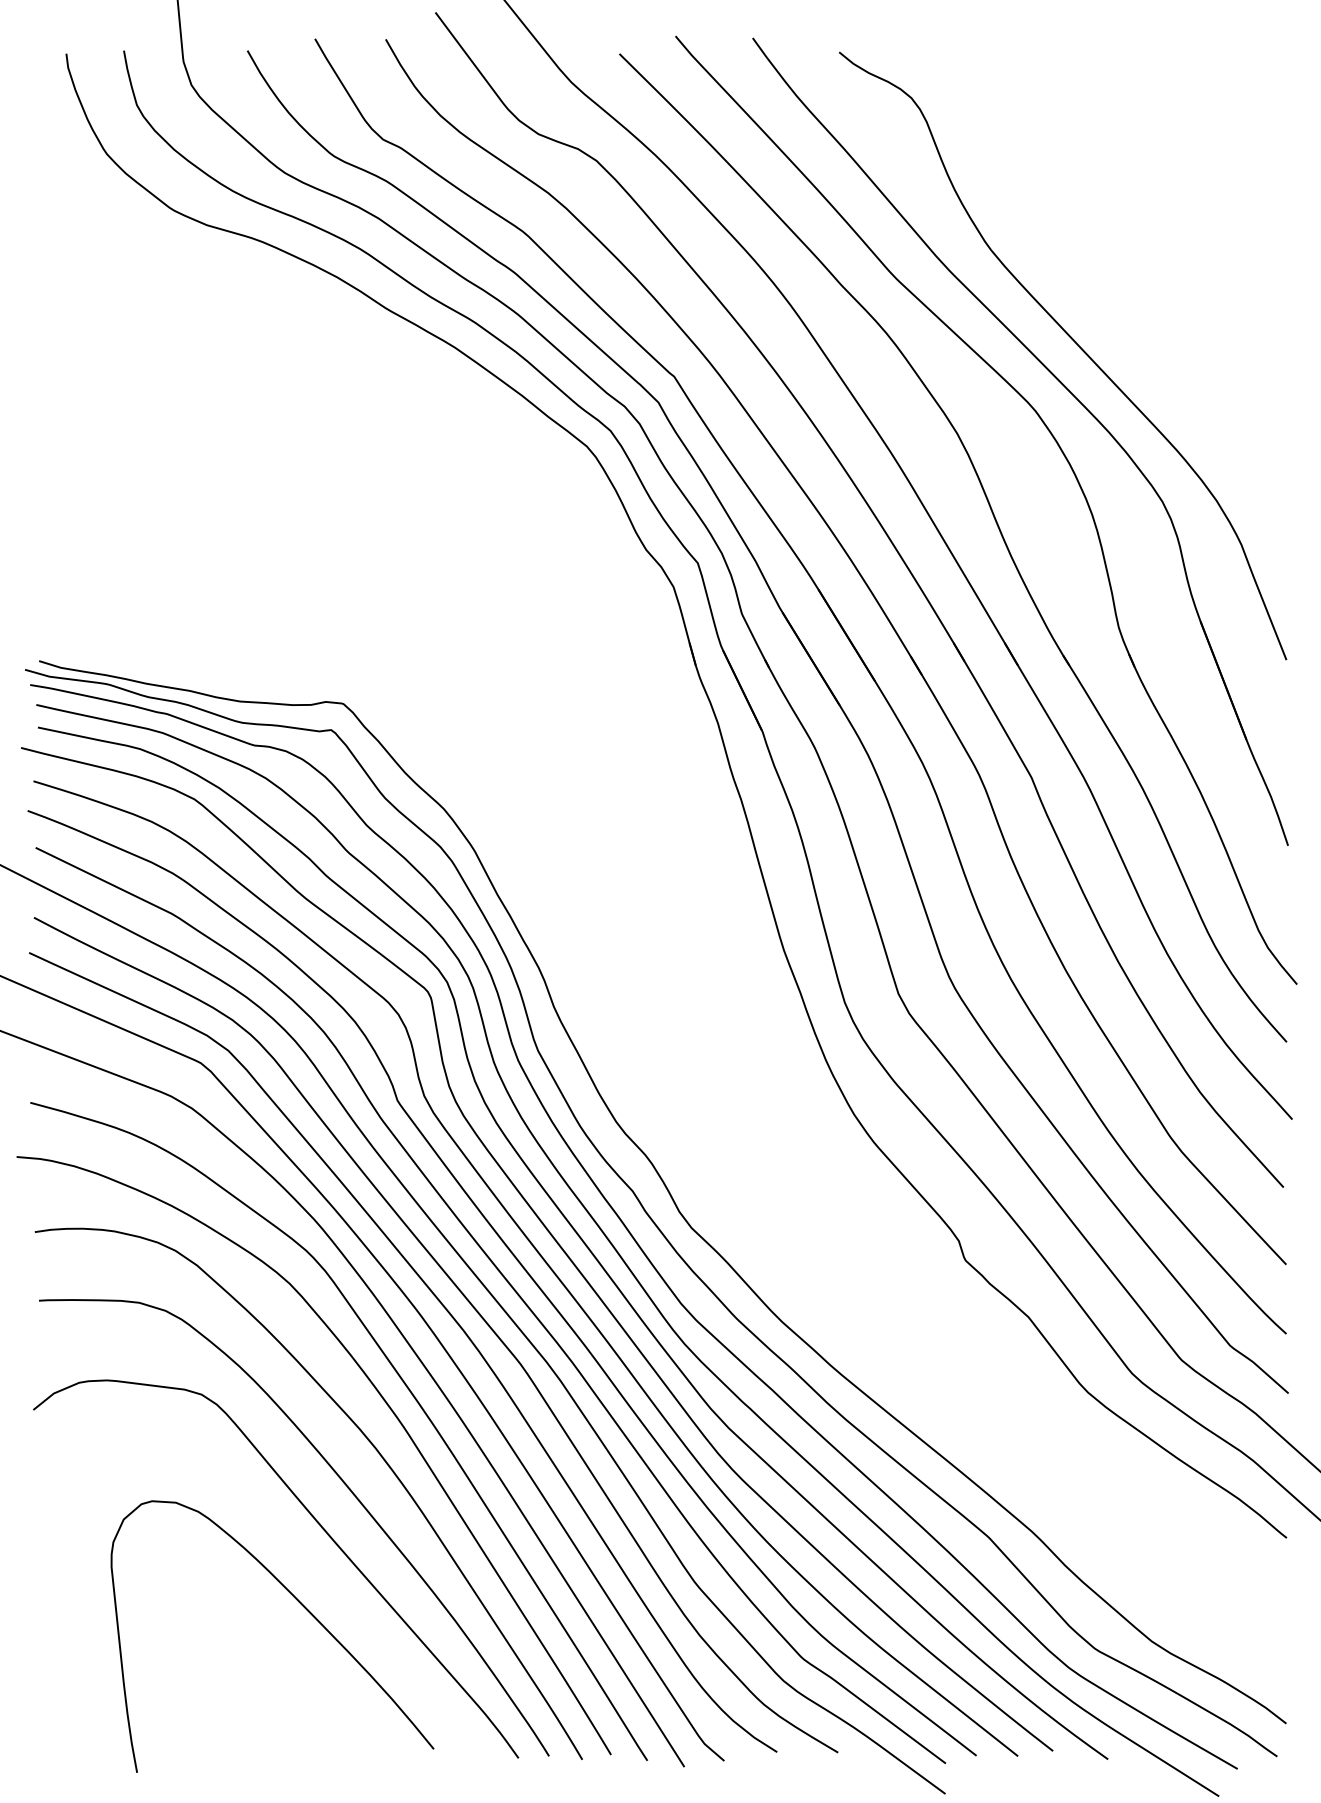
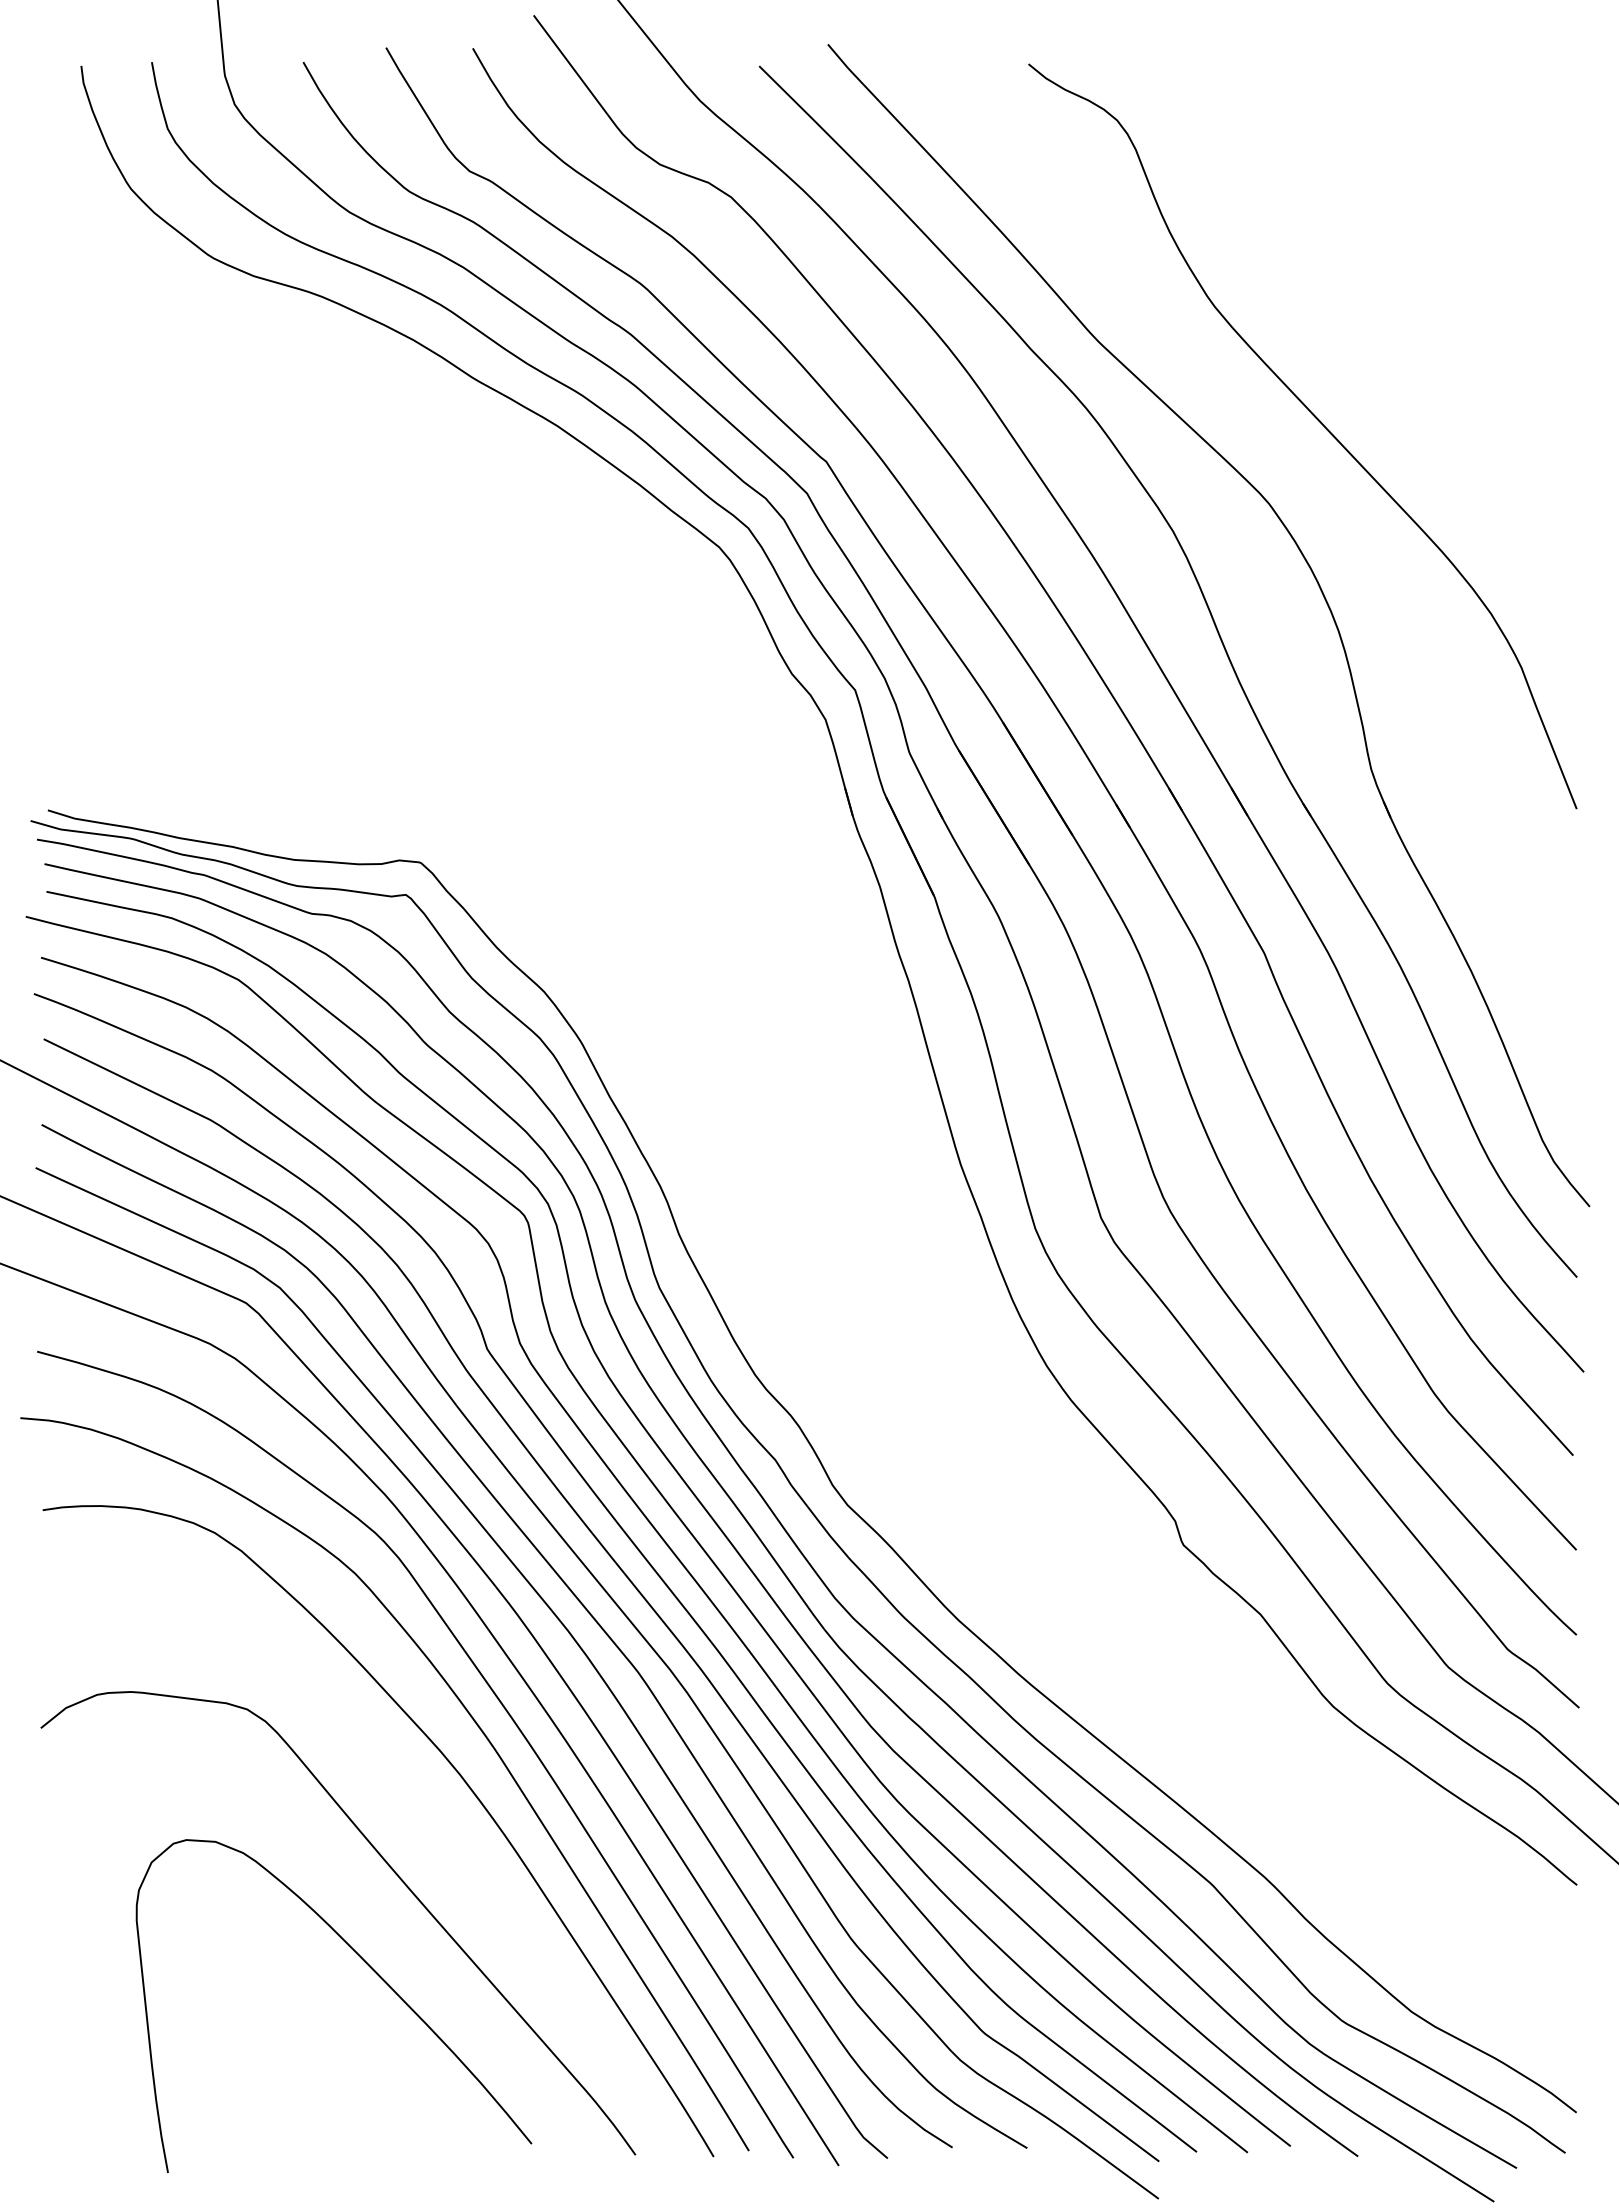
part: (1069, 391) -> (1310, 480), removed
curve: (343, 1482) -> (420, 1817), removed

